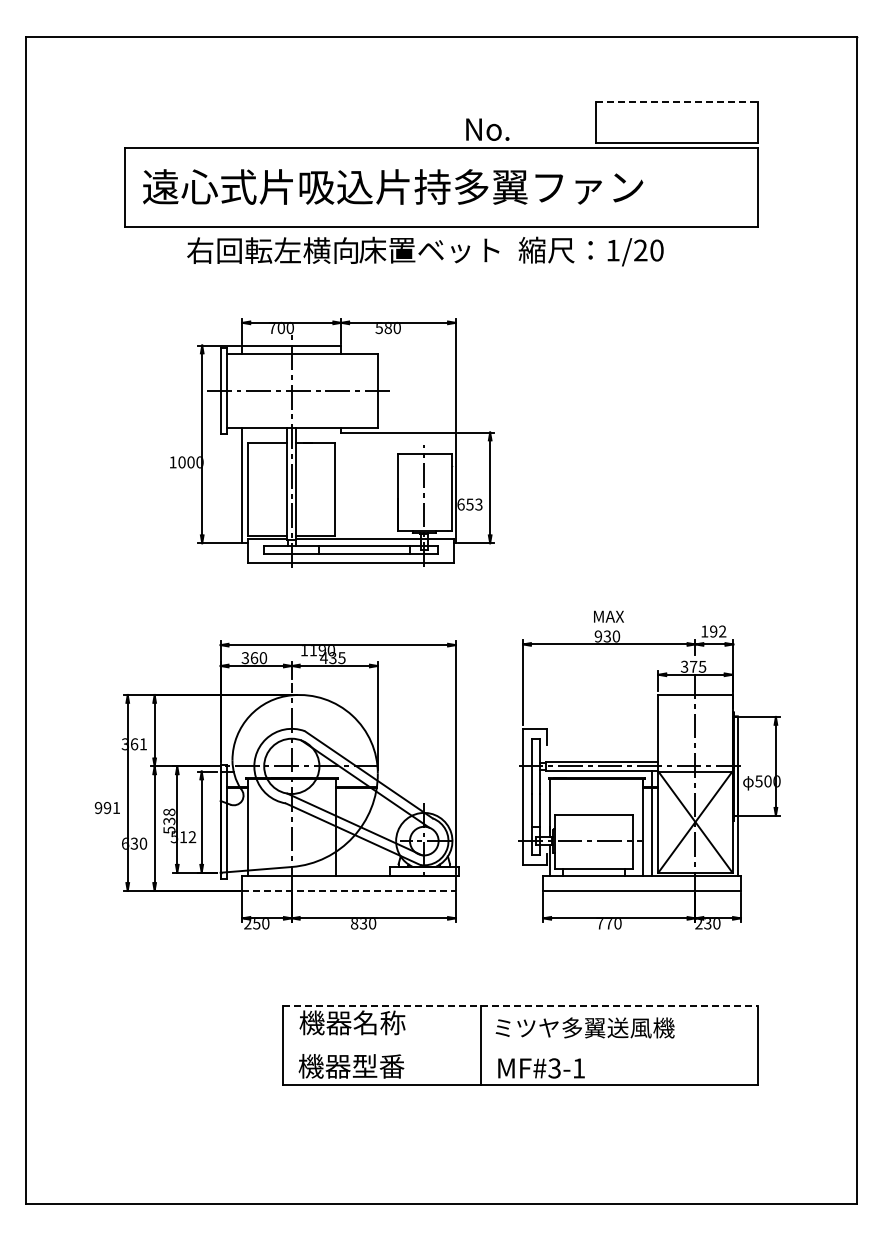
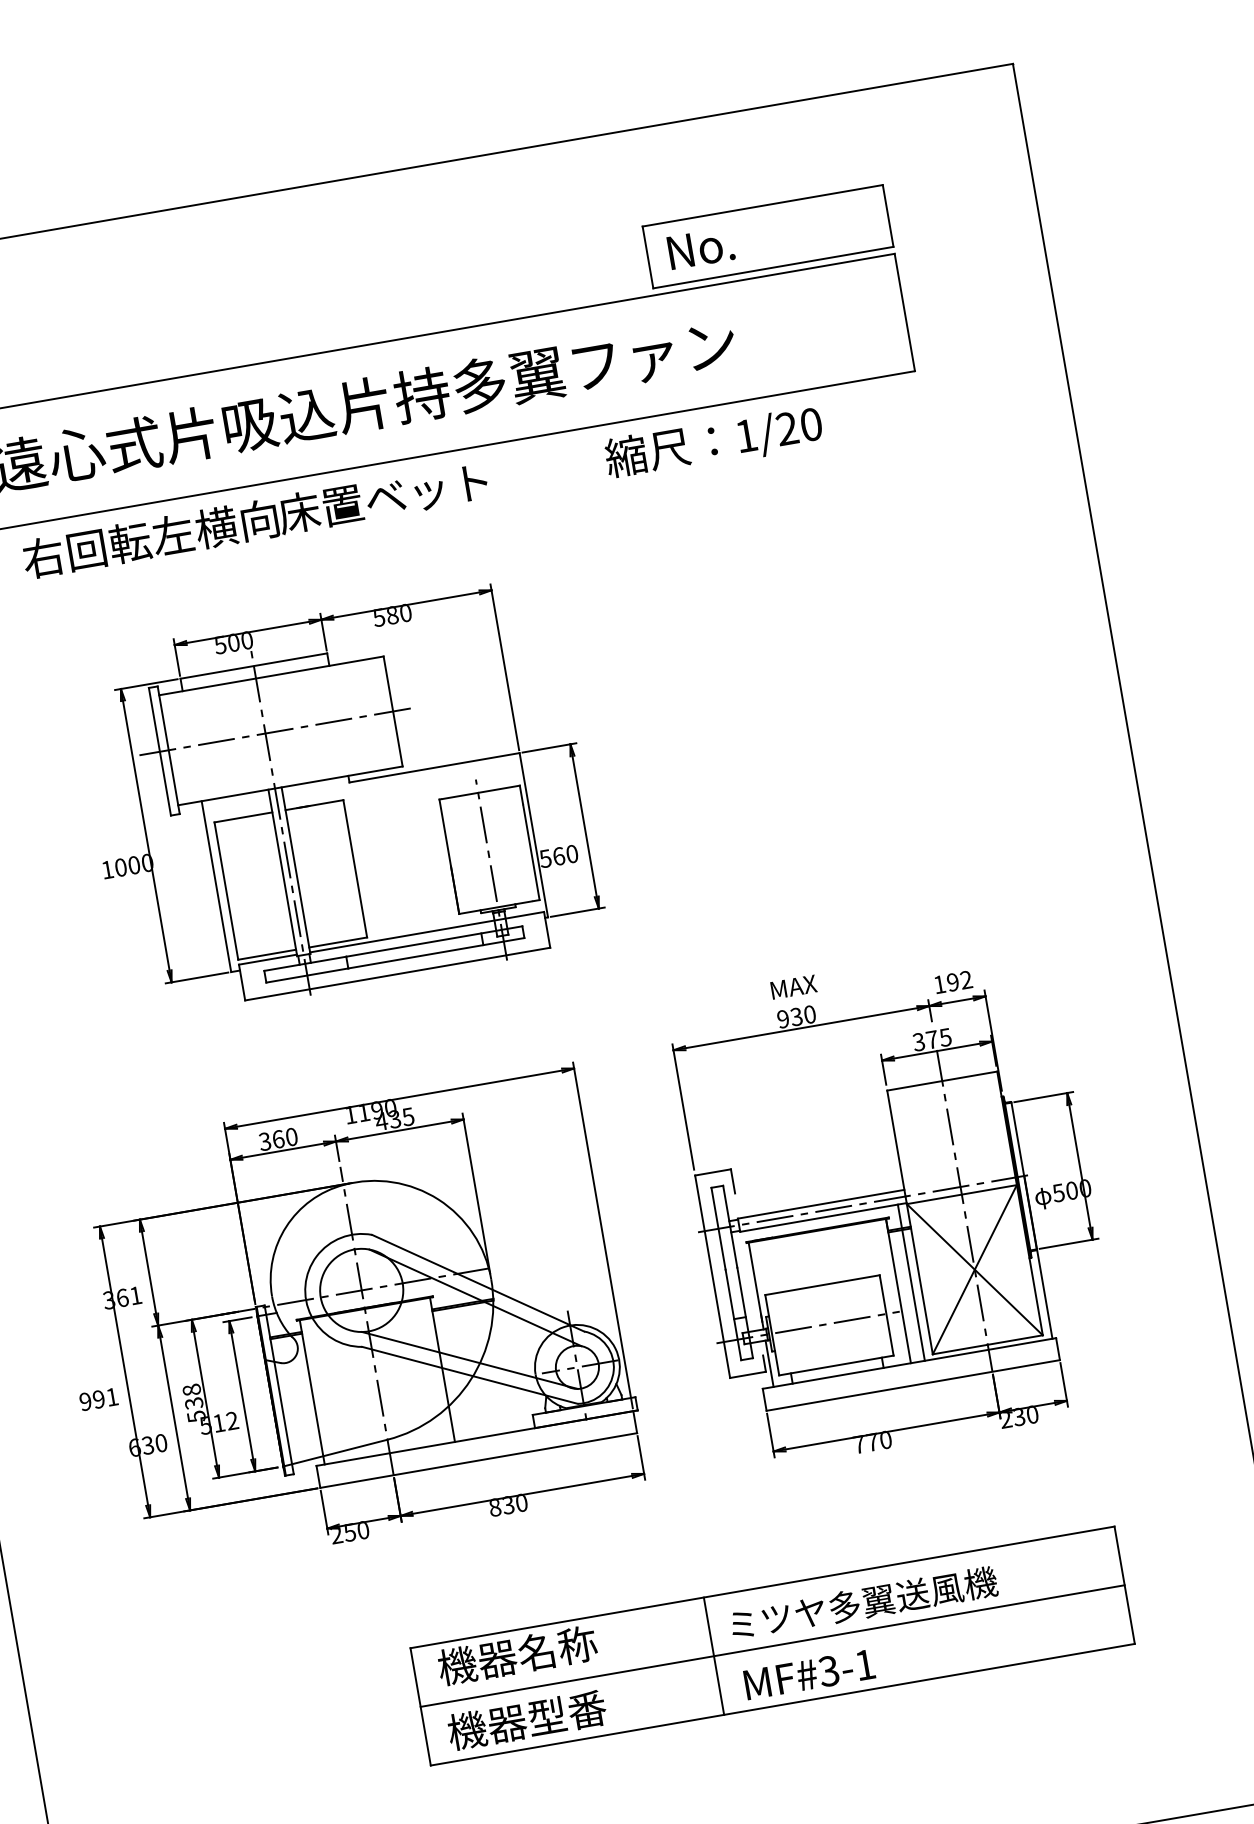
line: (676, 101) -> (762, 205), dashed -> solid
text: (487, 129) -> (700, 248), moved
text: (343, 249) -> (255, 519), moved
text: (590, 251) -> (712, 443), moved
text: (271, 329) -> (219, 647), 700 -> 500
text: (469, 504) -> (558, 856), 653 -> 560
line: (349, 890) -> (479, 1459), dashed -> solid
line: (521, 1006) -> (764, 1587), dashed -> solid
line: (520, 1045) -> (772, 1645), added

